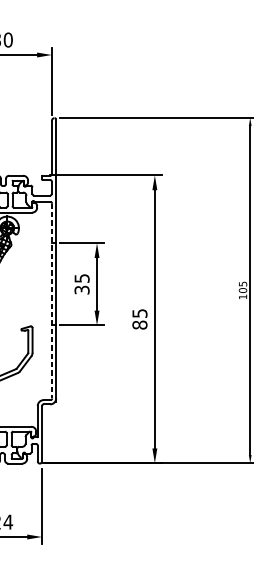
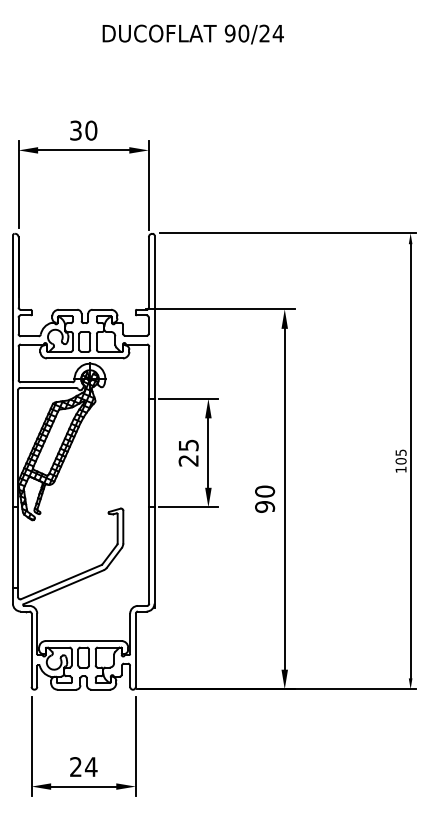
text: (81, 289) -> (188, 460), 35 -> 25
line: (52, 301) -> (149, 475), dashed -> solid
text: (140, 318) -> (265, 498), 85 -> 90

